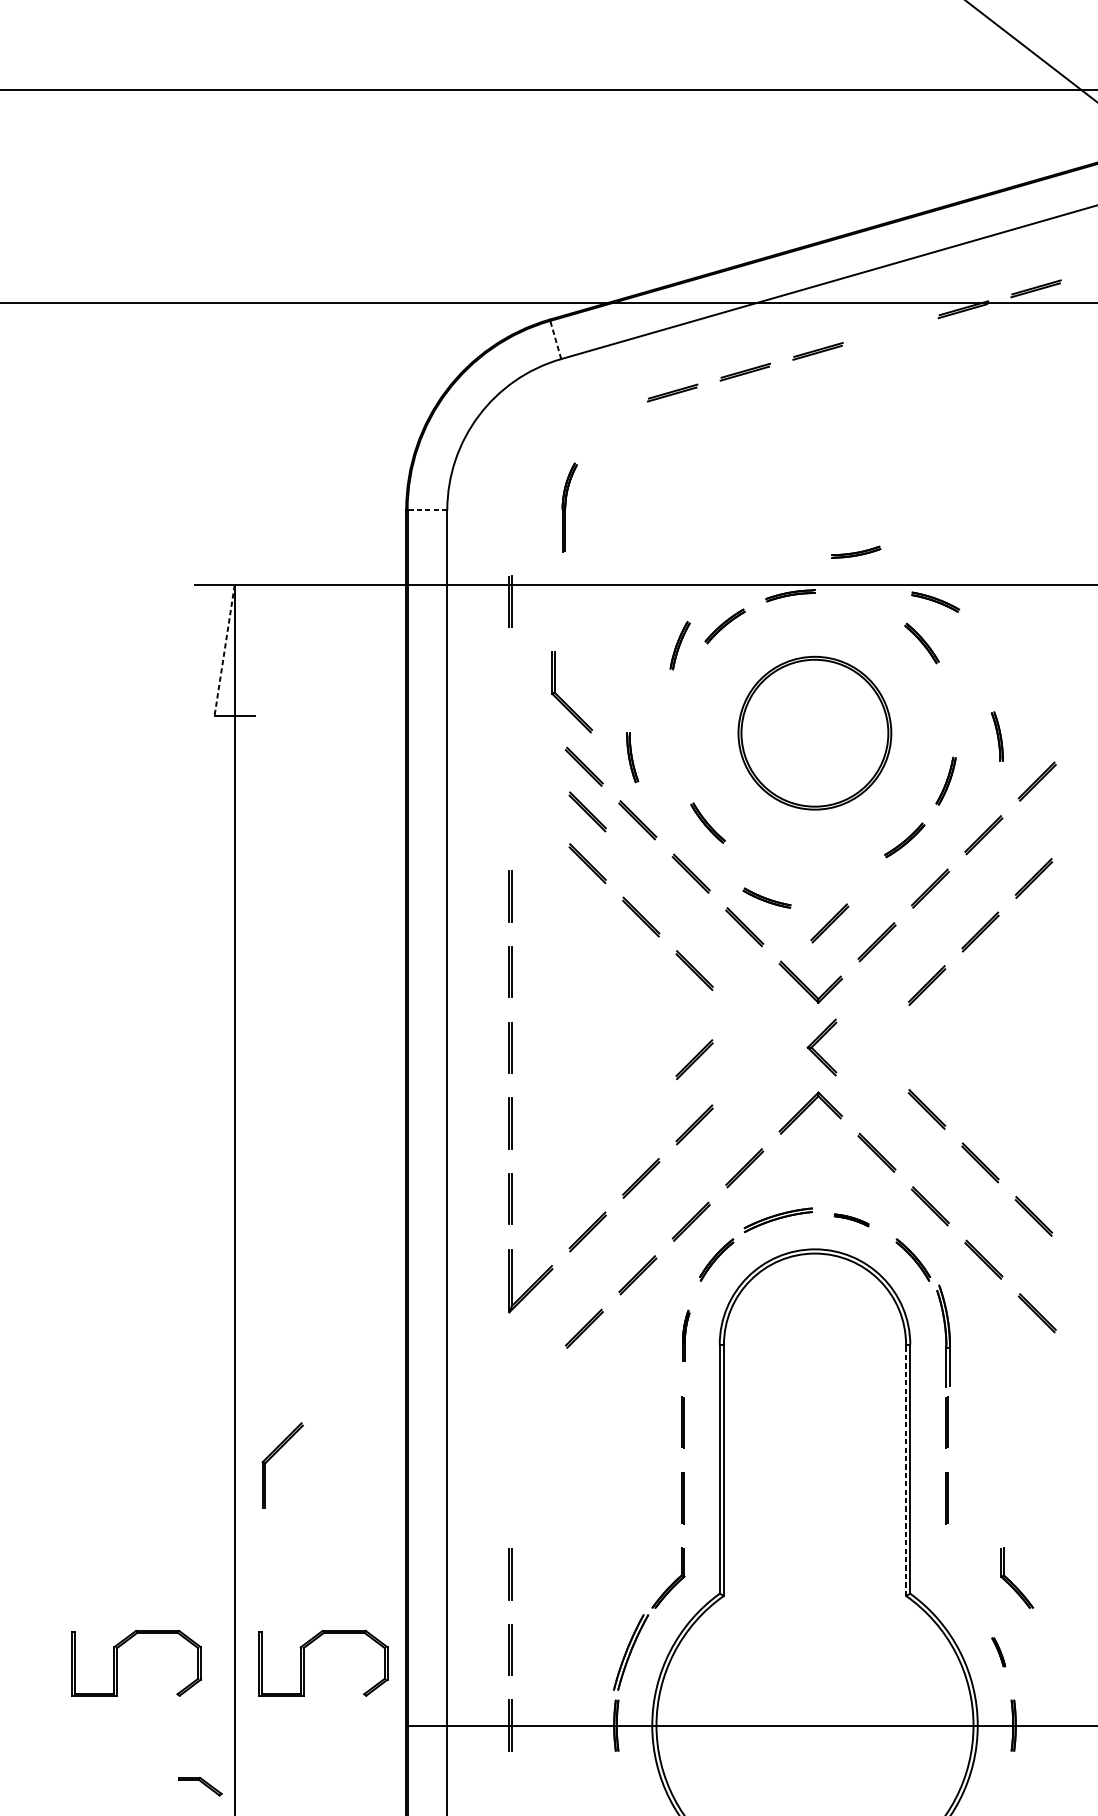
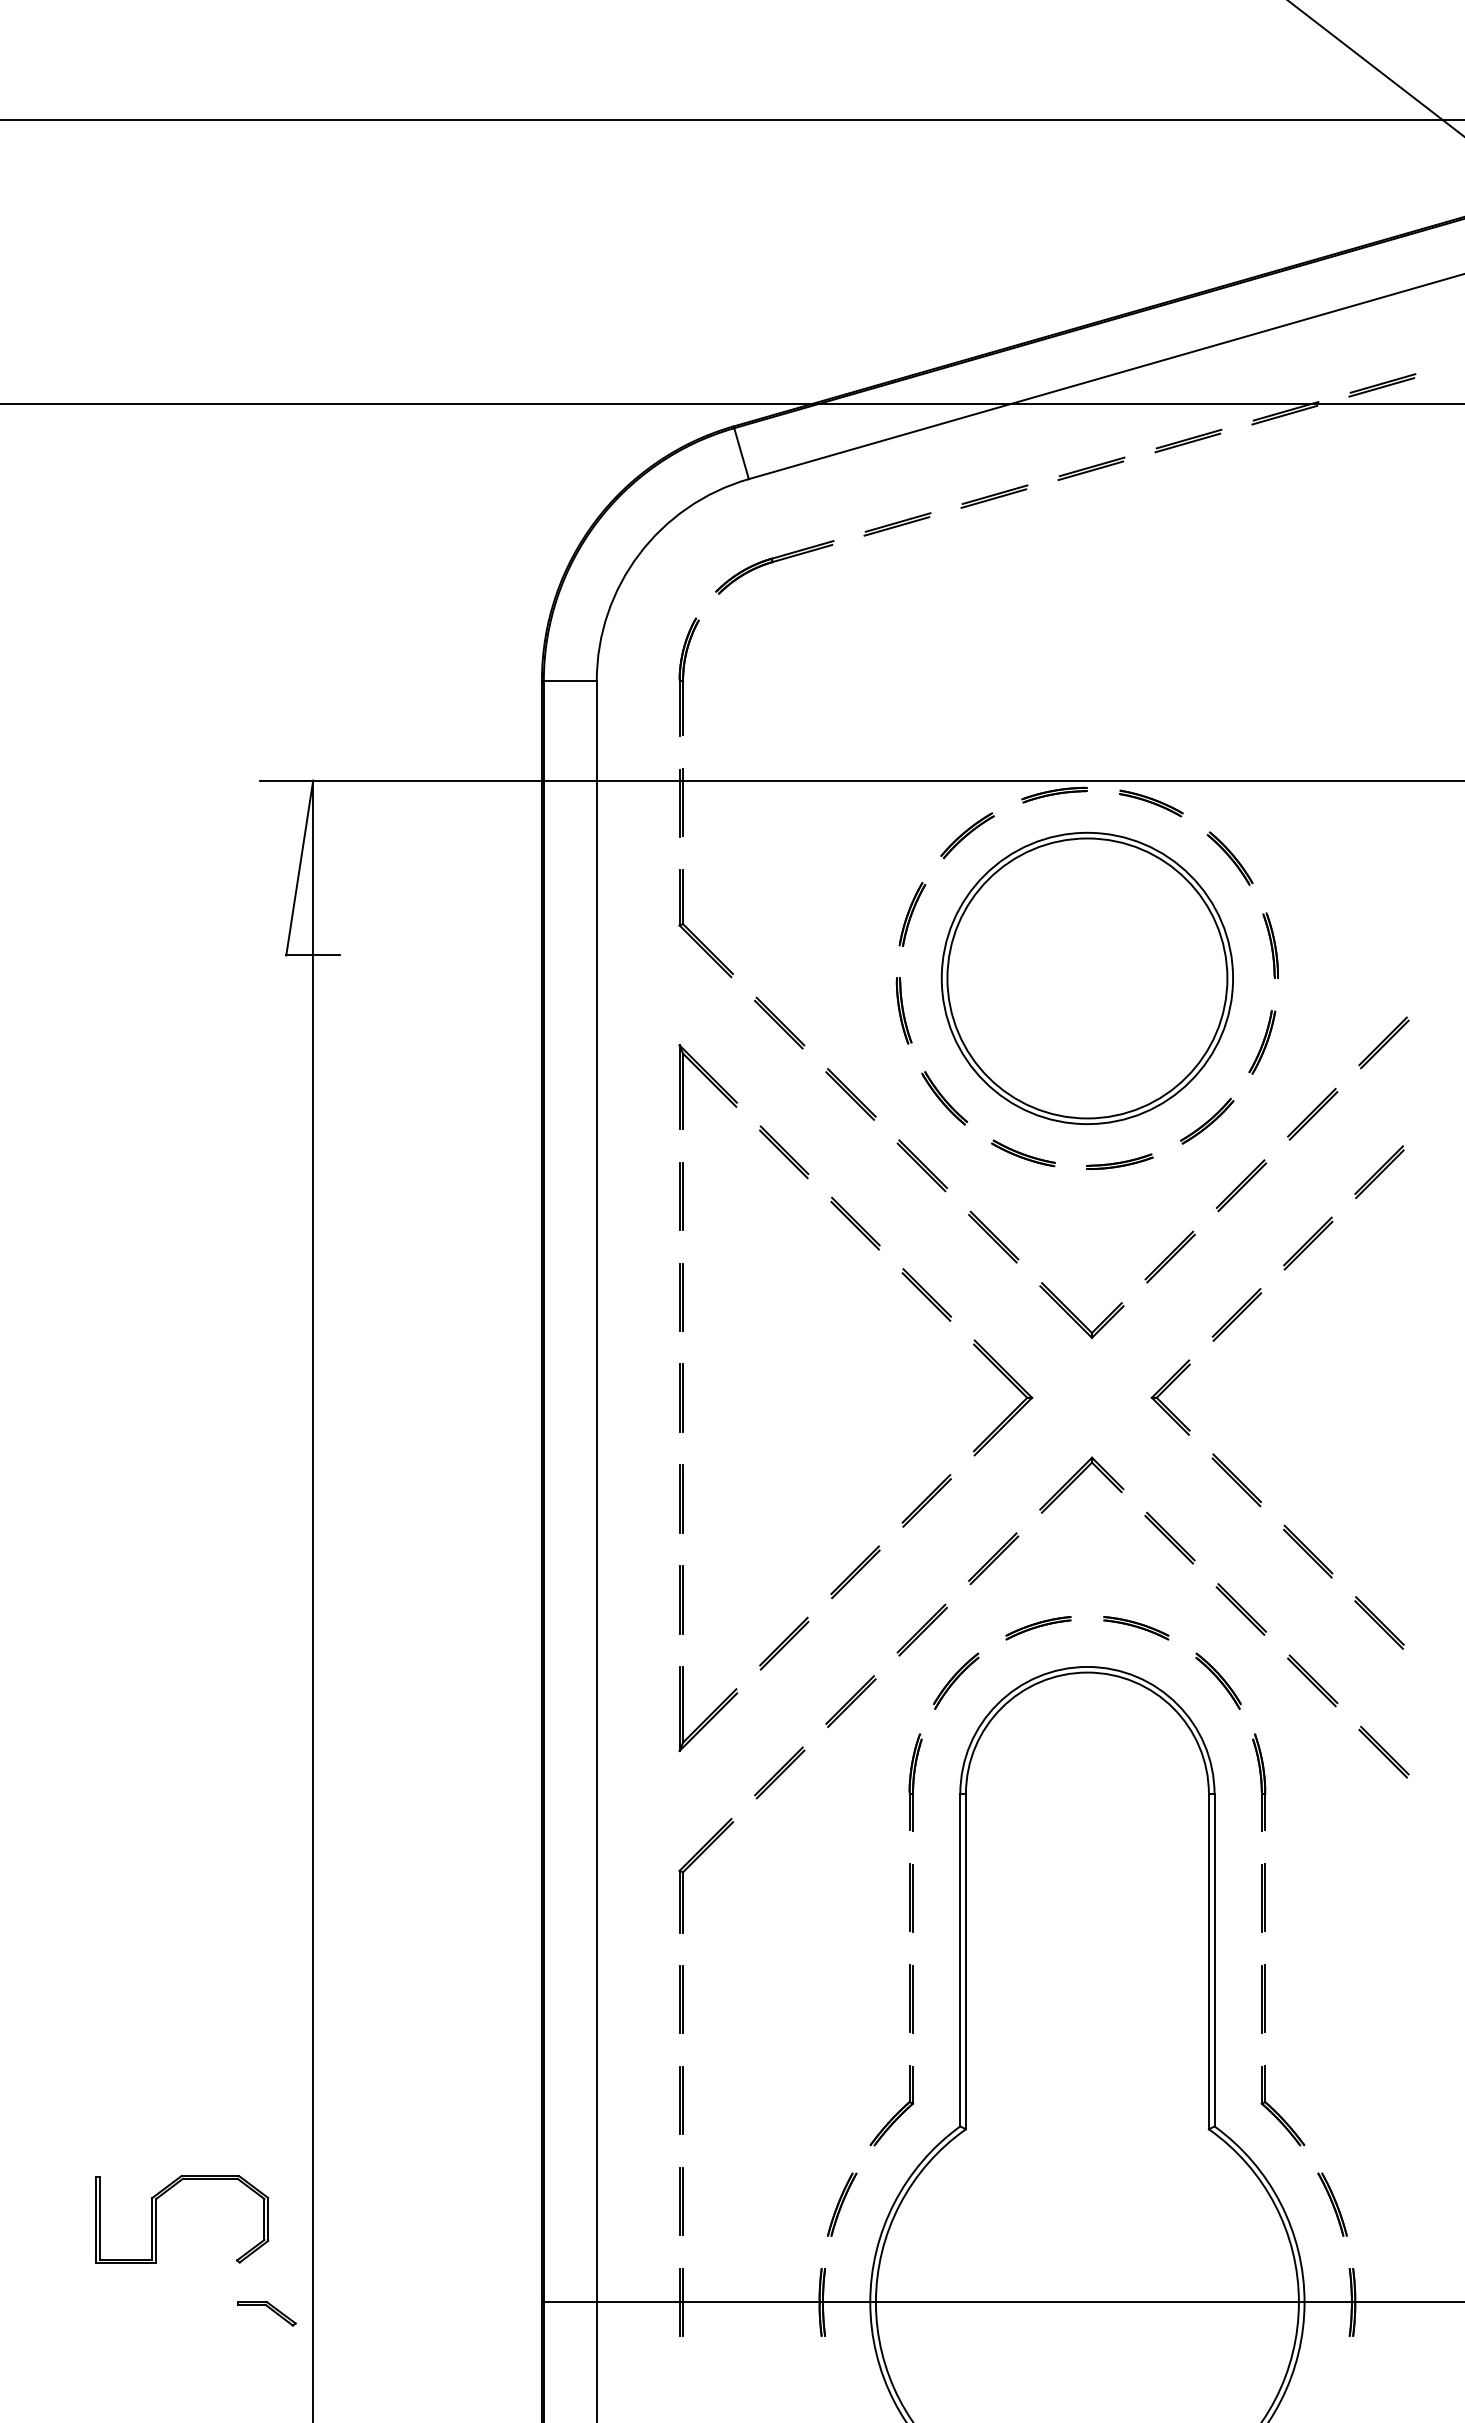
part: (890, 330) -> (1188, 440), added
line: (555, 339) -> (741, 453), dashed -> solid
part: (580, 425) -> (774, 567), added
part: (569, 507) -> (688, 676), moved
line: (426, 510) -> (569, 680), dashed -> solid
part: (855, 551) -> (1119, 1161), moved
part: (935, 602) -> (1151, 803), moved
part: (680, 645) -> (912, 914), moved
line: (224, 650) -> (299, 868), dashed -> solid
part: (563, 700) -> (694, 934), moved
part: (814, 732) -> (1086, 977), size x1.43
part: (997, 736) -> (1270, 945), moved
part: (632, 757) -> (903, 1010), moved
part: (587, 812) -> (784, 1083), removed
part: (530, 814) -> (707, 1086), added
part: (767, 898) -> (1023, 1153), moved
part: (829, 922) -> (1106, 1231), removed
part: (759, 1038) -> (1013, 1385), added
part: (817, 1042) -> (1164, 1391), moved
part: (694, 1059) -> (926, 1413), removed
part: (778, 1220) -> (1038, 1628), size x0.71
part: (851, 1220) -> (1136, 1628), size x1.43
part: (686, 1335) -> (915, 1782), size x1.43
part: (943, 1335) -> (1259, 1782), size x0.71
part: (273, 1455) -> (694, 1862), moved
line: (905, 1470) -> (1208, 1961), dashed -> solid
line: (510, 1498) -> (680, 1999), added
part: (1012, 1582) -> (1276, 2111), moved
part: (631, 1652) -> (842, 2204), size x0.62
part: (998, 1652) -> (1332, 2204), size x1.67
part: (303, 1663) -> (405, 2219), removed
part: (199, 1786) -> (266, 2313), moved

